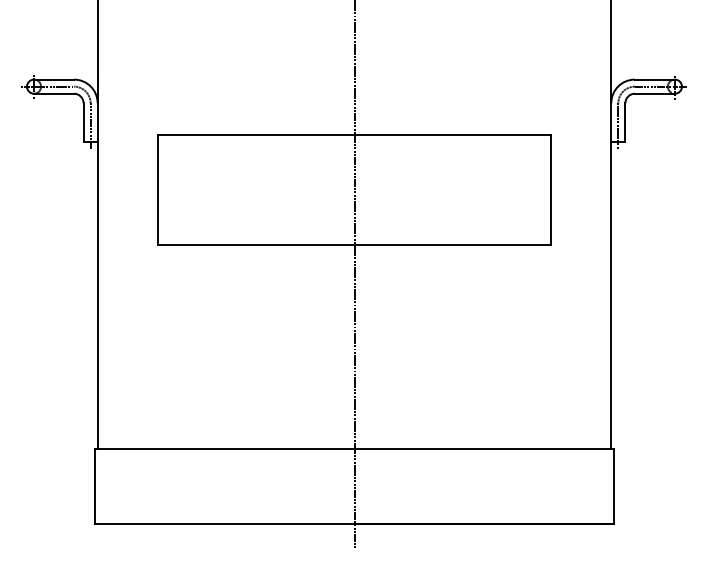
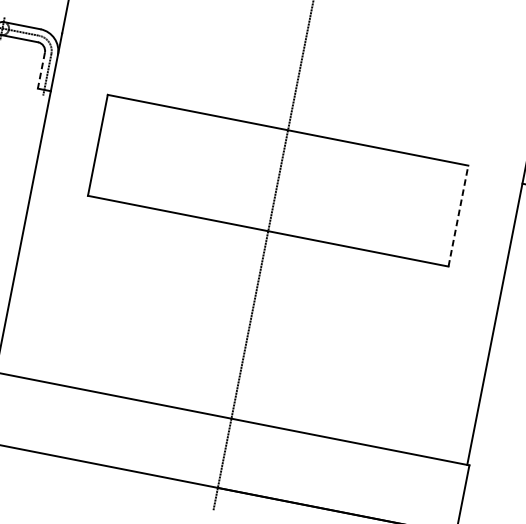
line: (83, 122) -> (41, 70), solid -> dashed
line: (550, 189) -> (458, 215), solid -> dashed

